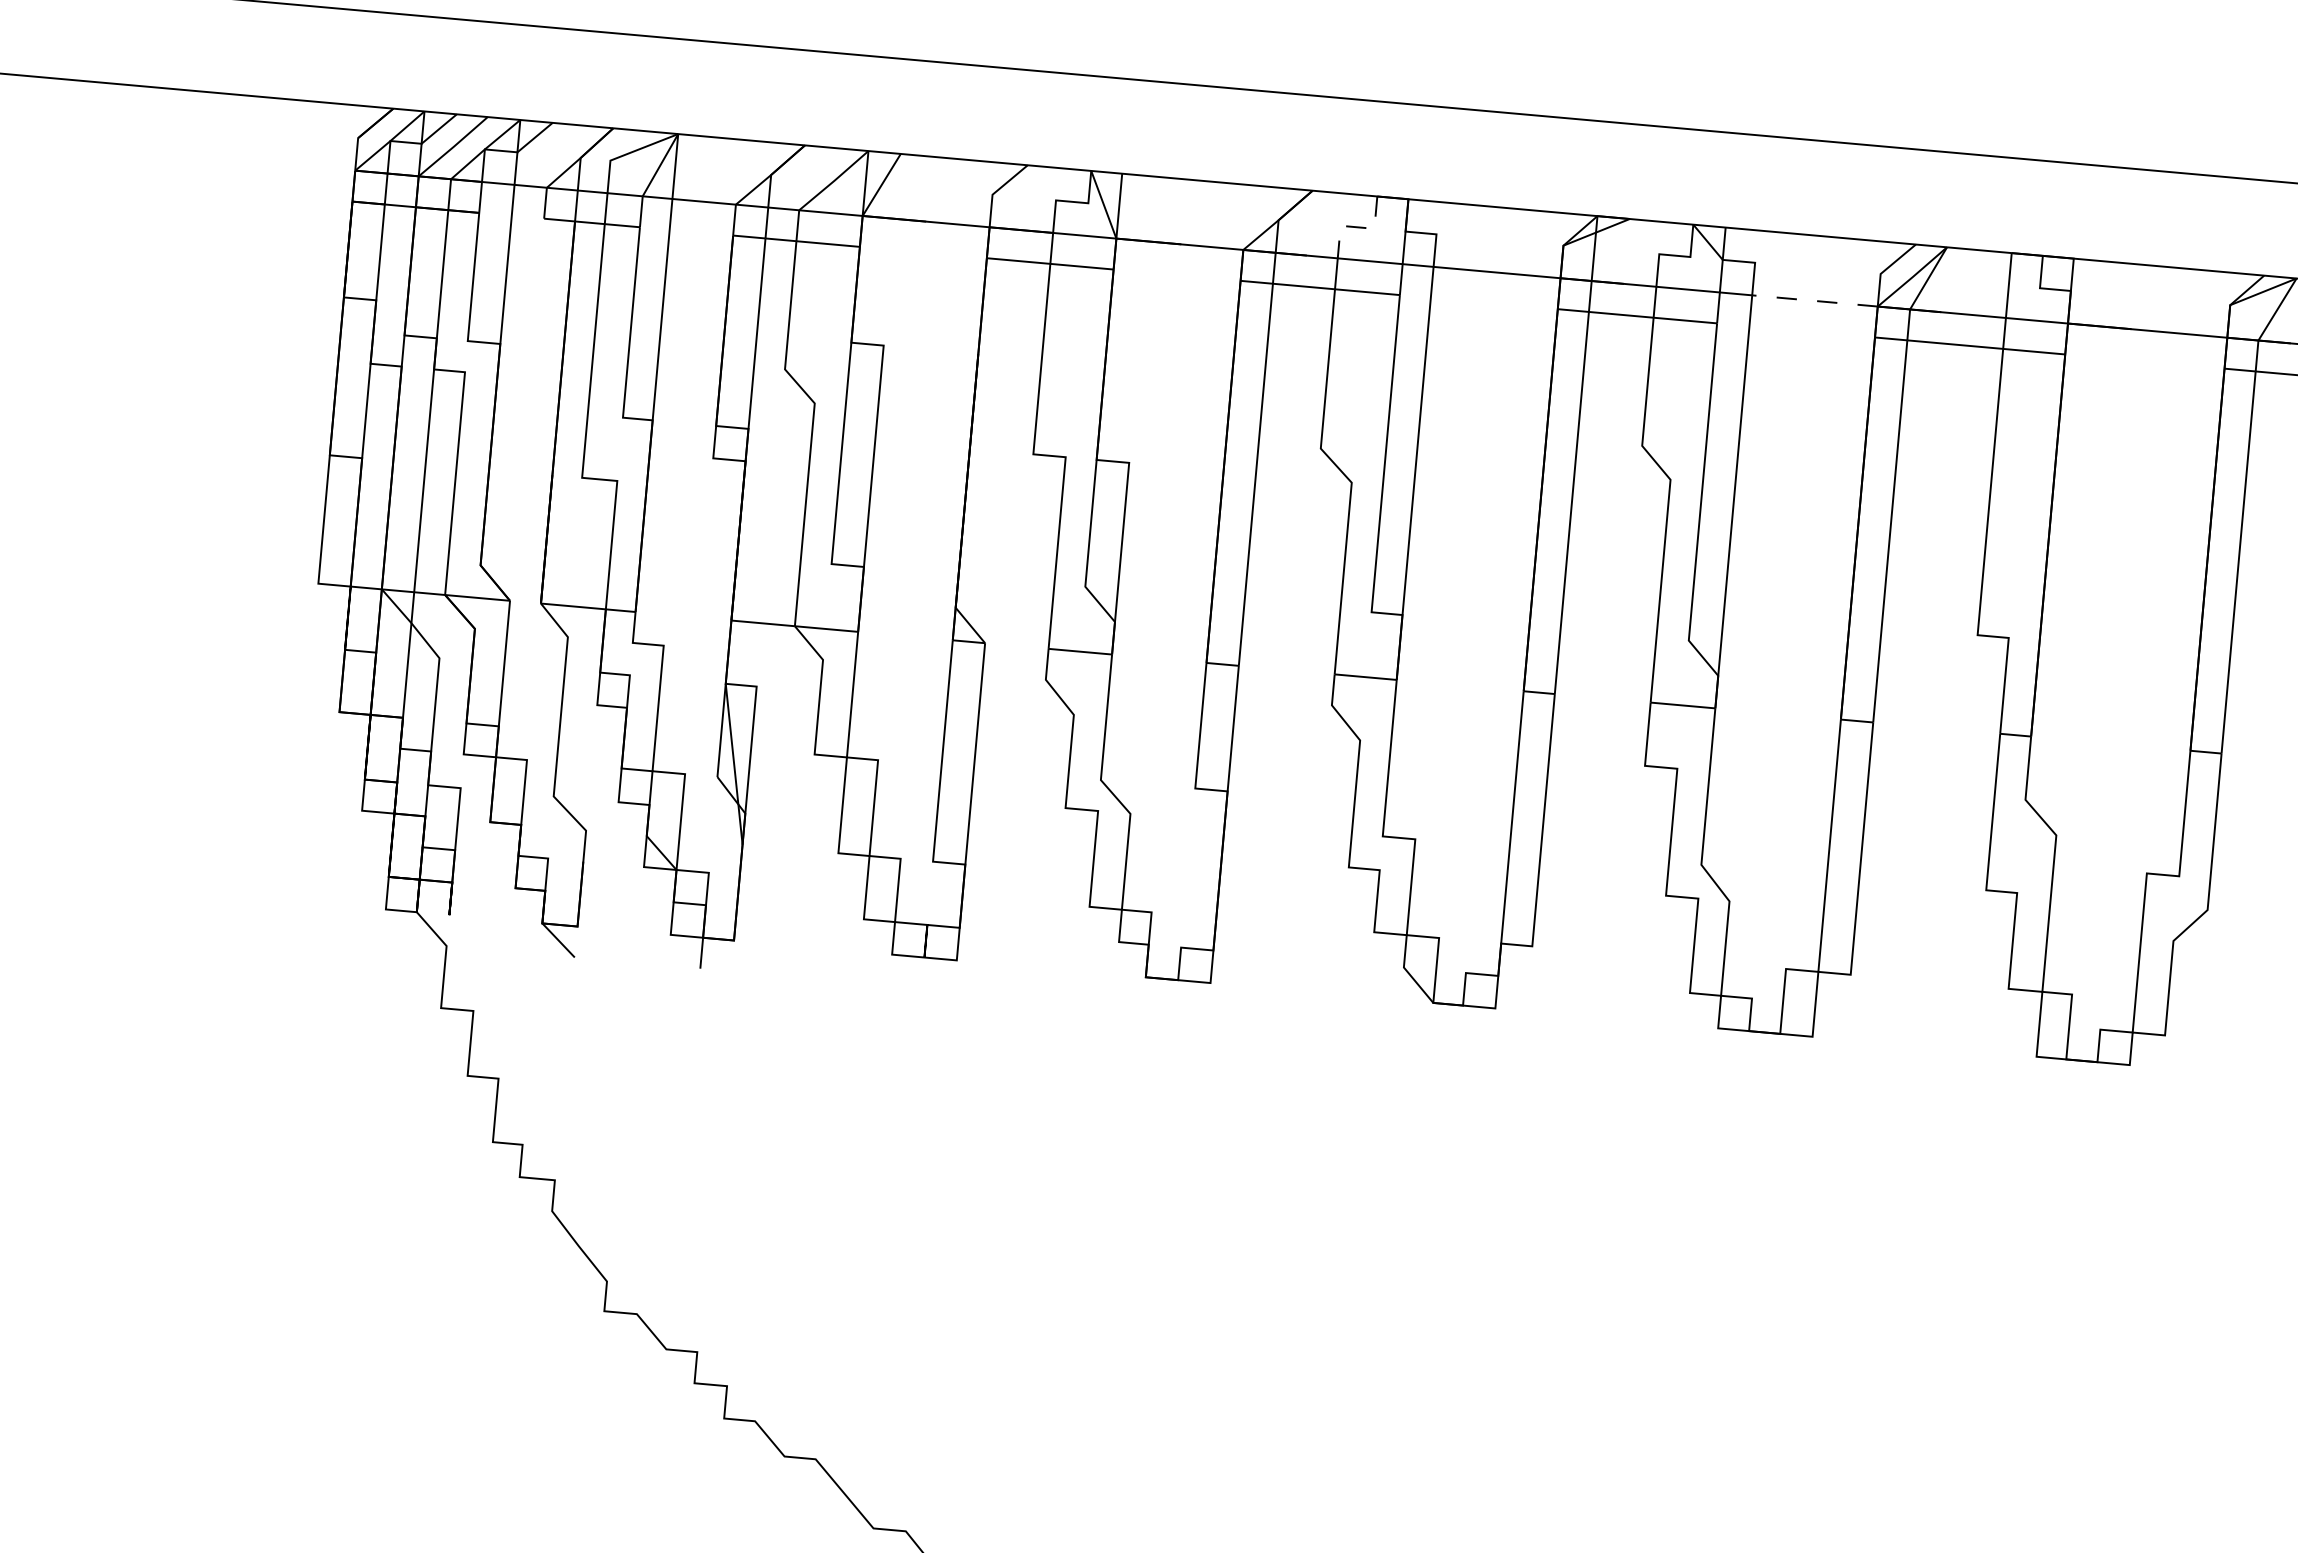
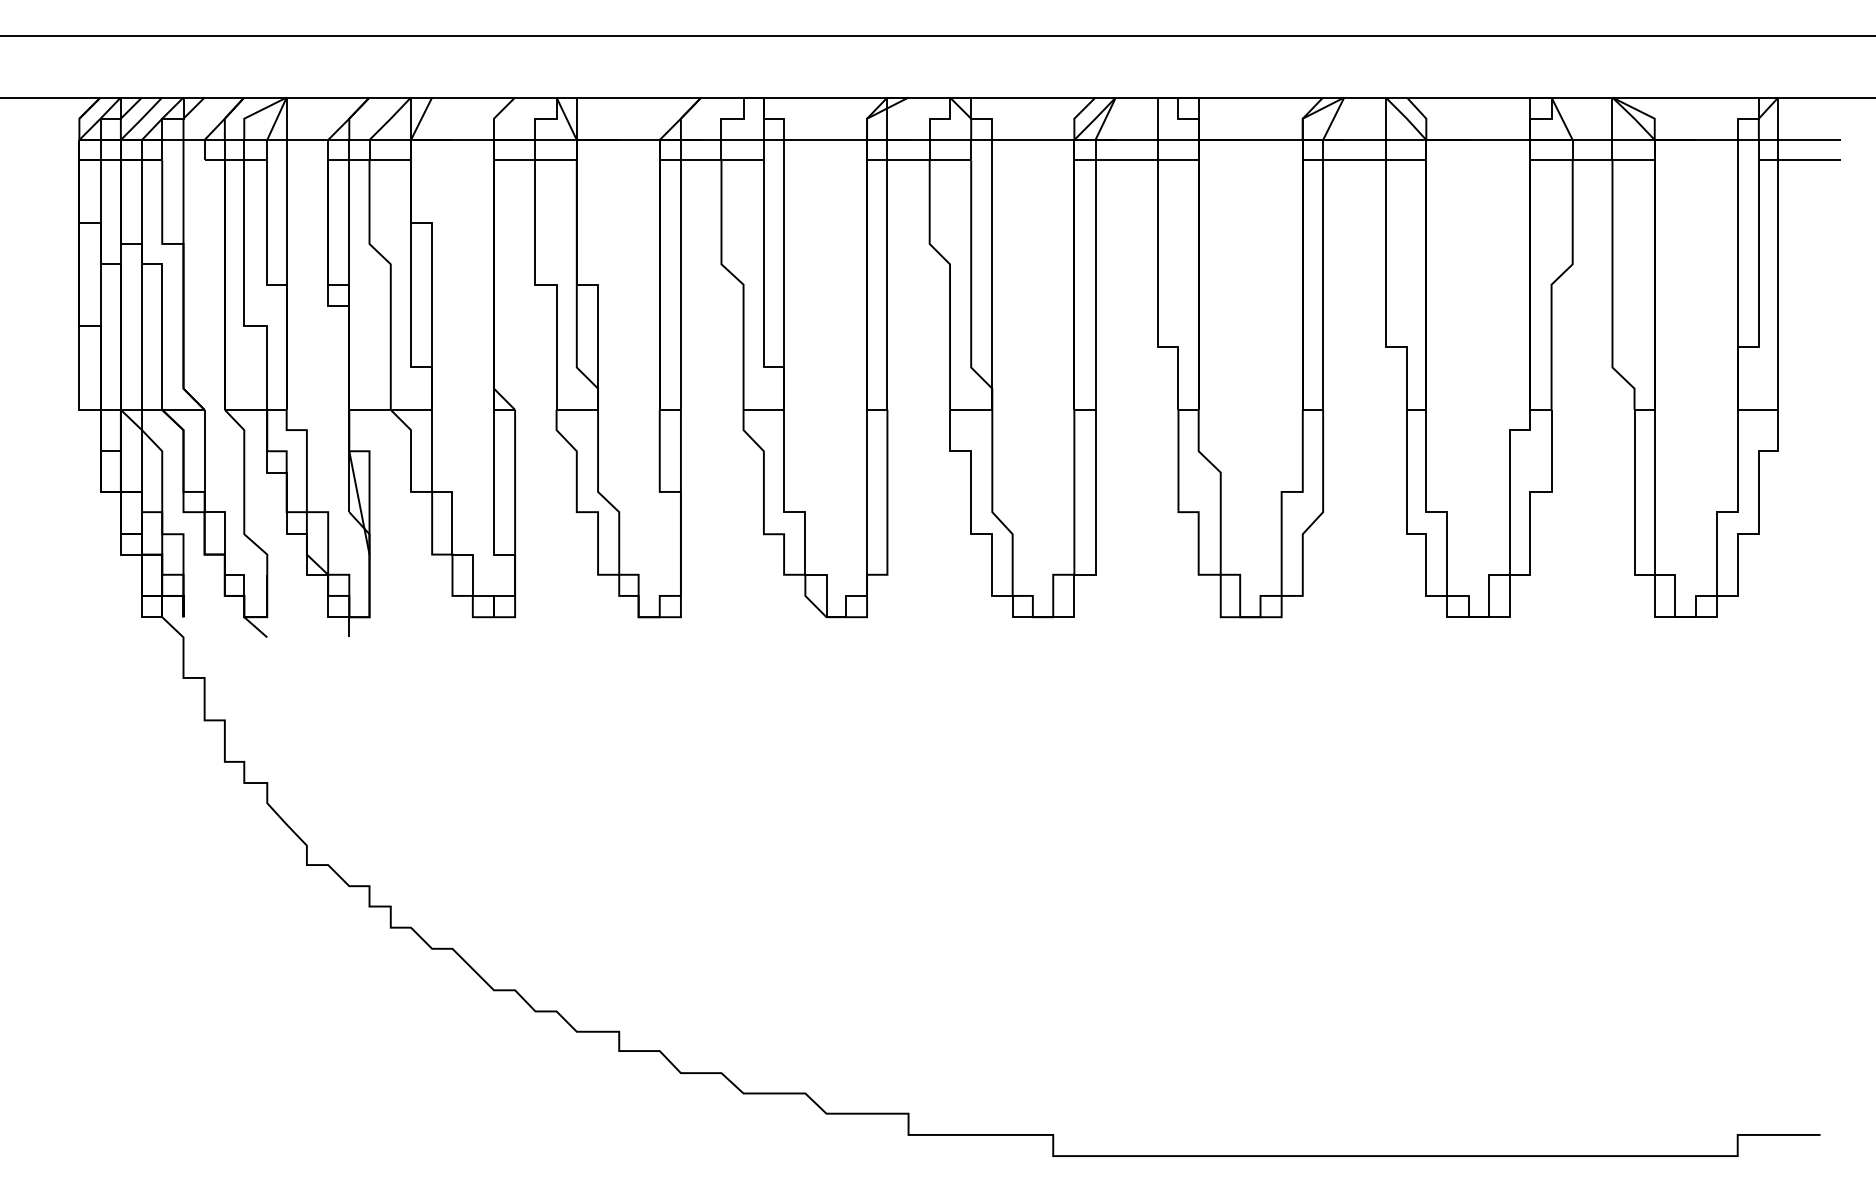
line: (1357, 226) -> (732, 118), dashed -> solid
line: (1813, 301) -> (1032, 140), dashed -> solid

